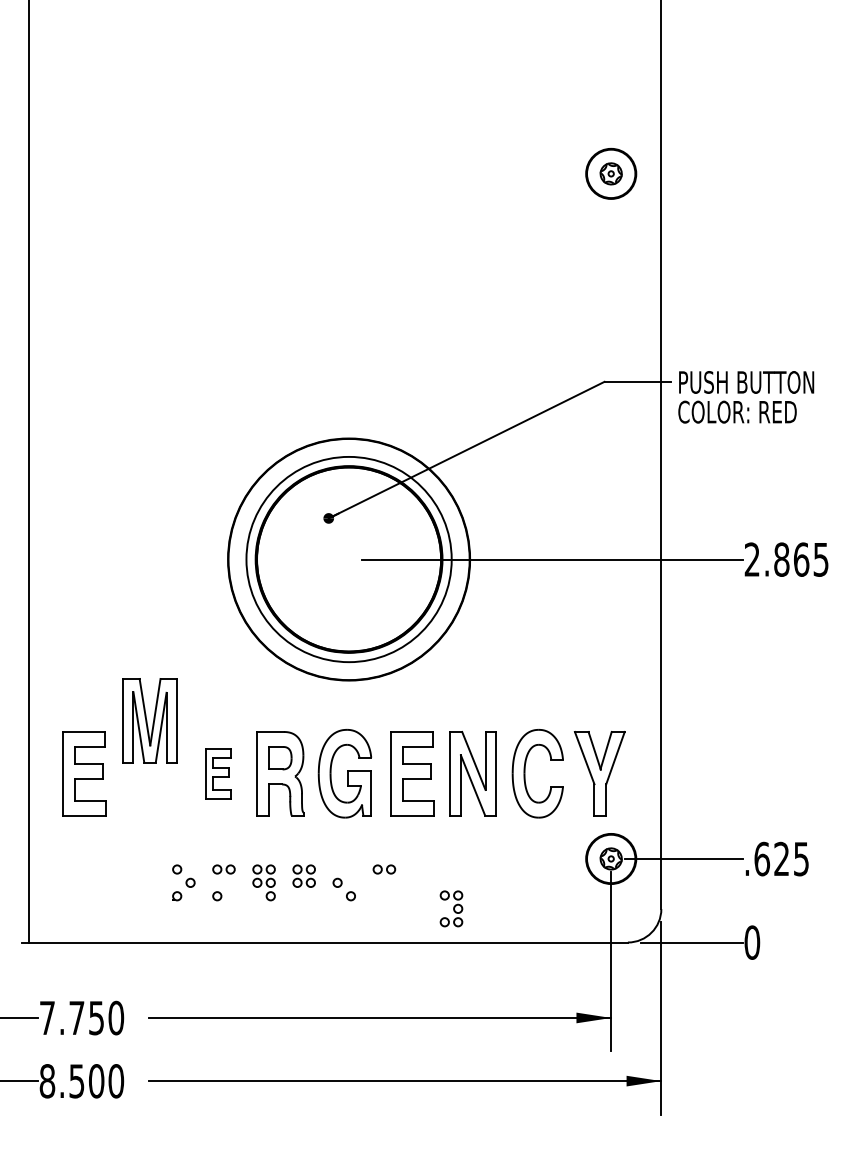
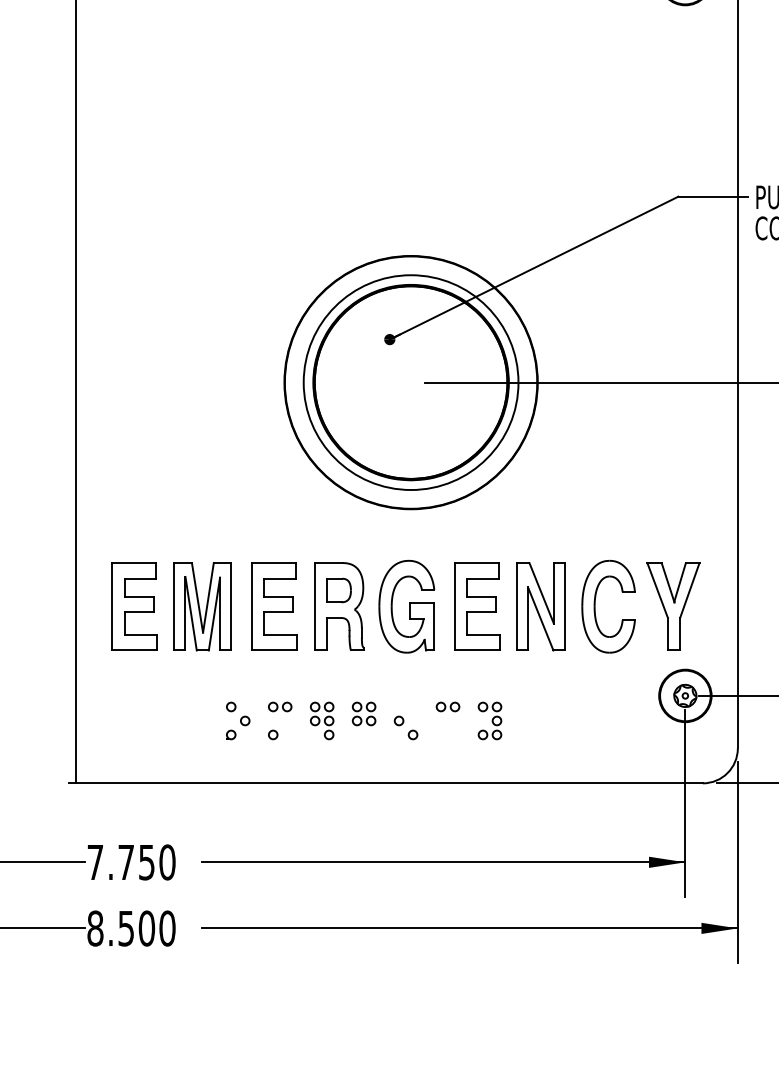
part: (149, 720) -> (202, 606), moved
part: (218, 773) -> (274, 606), size x1.67
part: (451, 908) -> (490, 720), moved

